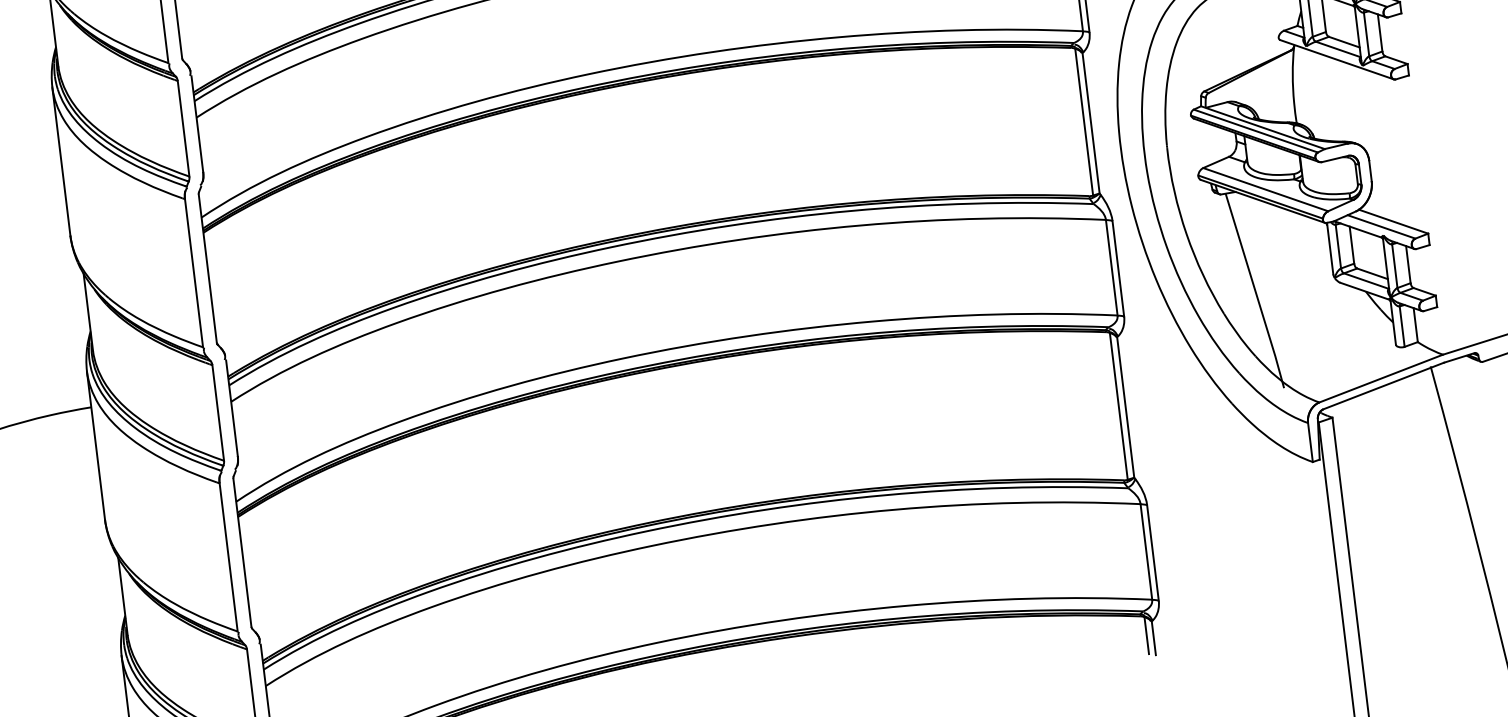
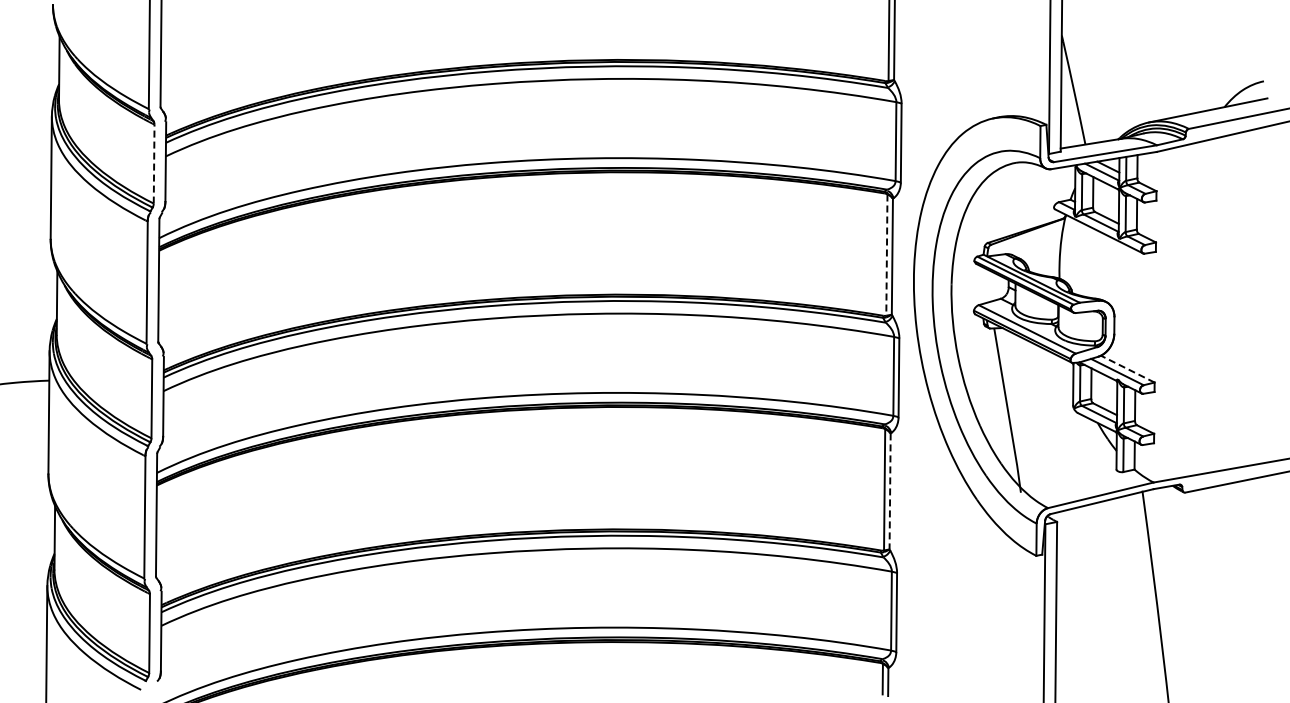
line: (1083, 122) -> (886, 255), solid -> dashed
line: (183, 127) -> (154, 163), solid -> dashed
line: (1393, 220) -> (1127, 368), solid -> dashed
line: (1126, 407) -> (890, 491), solid -> dashed

